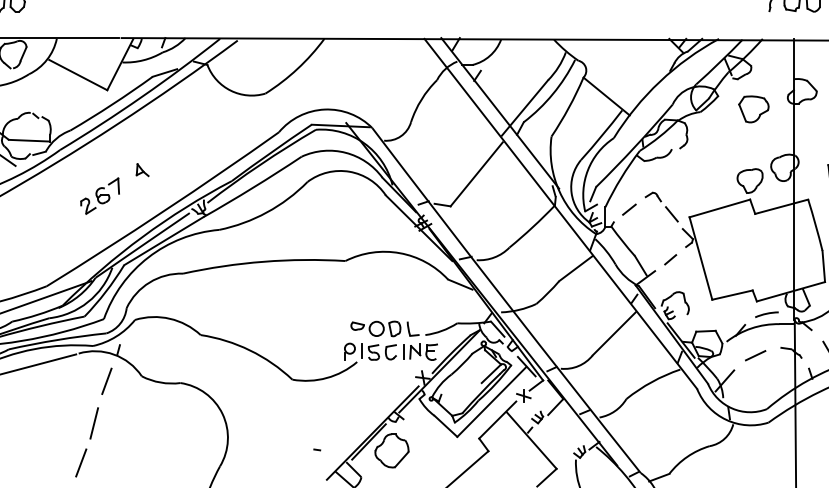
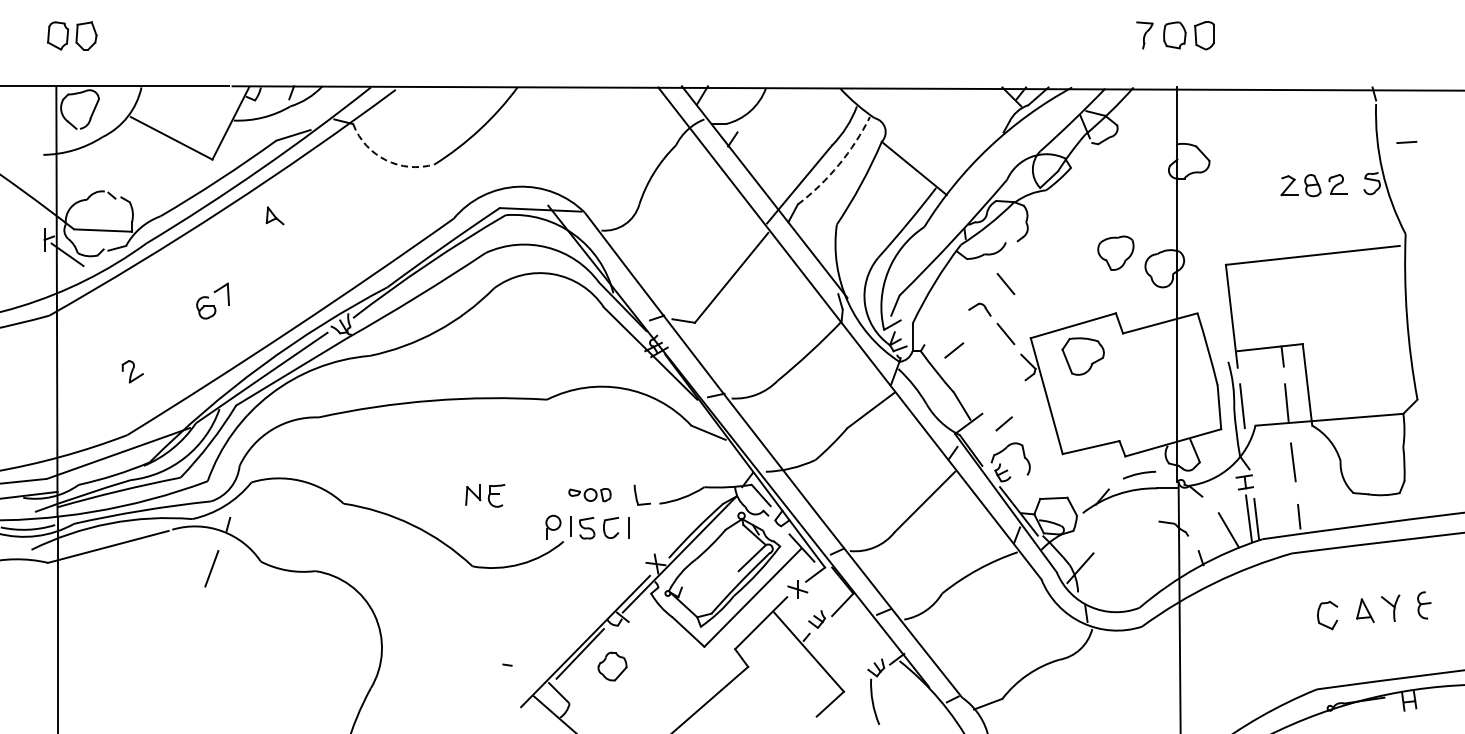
arc: (231, 90) -> (386, 160), solid -> dashed
arc: (552, 93) -> (838, 164), solid -> dashed
part: (753, 109) -> (1082, 356), moved
part: (142, 169) -> (274, 215), moved
line: (671, 178) -> (1005, 283), added
part: (749, 180) -> (1115, 252), moved
part: (88, 206) -> (132, 371), moved
line: (629, 209) -> (954, 350), moved
line: (670, 259) -> (1003, 423), moved
part: (375, 328) -> (589, 494), size x0.6
part: (423, 351) -> (485, 495), moved
line: (755, 355) -> (1123, 532), removed
line: (93, 423) -> (193, 627), removed
part: (391, 450) -> (612, 666), size x0.6
line: (81, 462) -> (175, 683), removed

